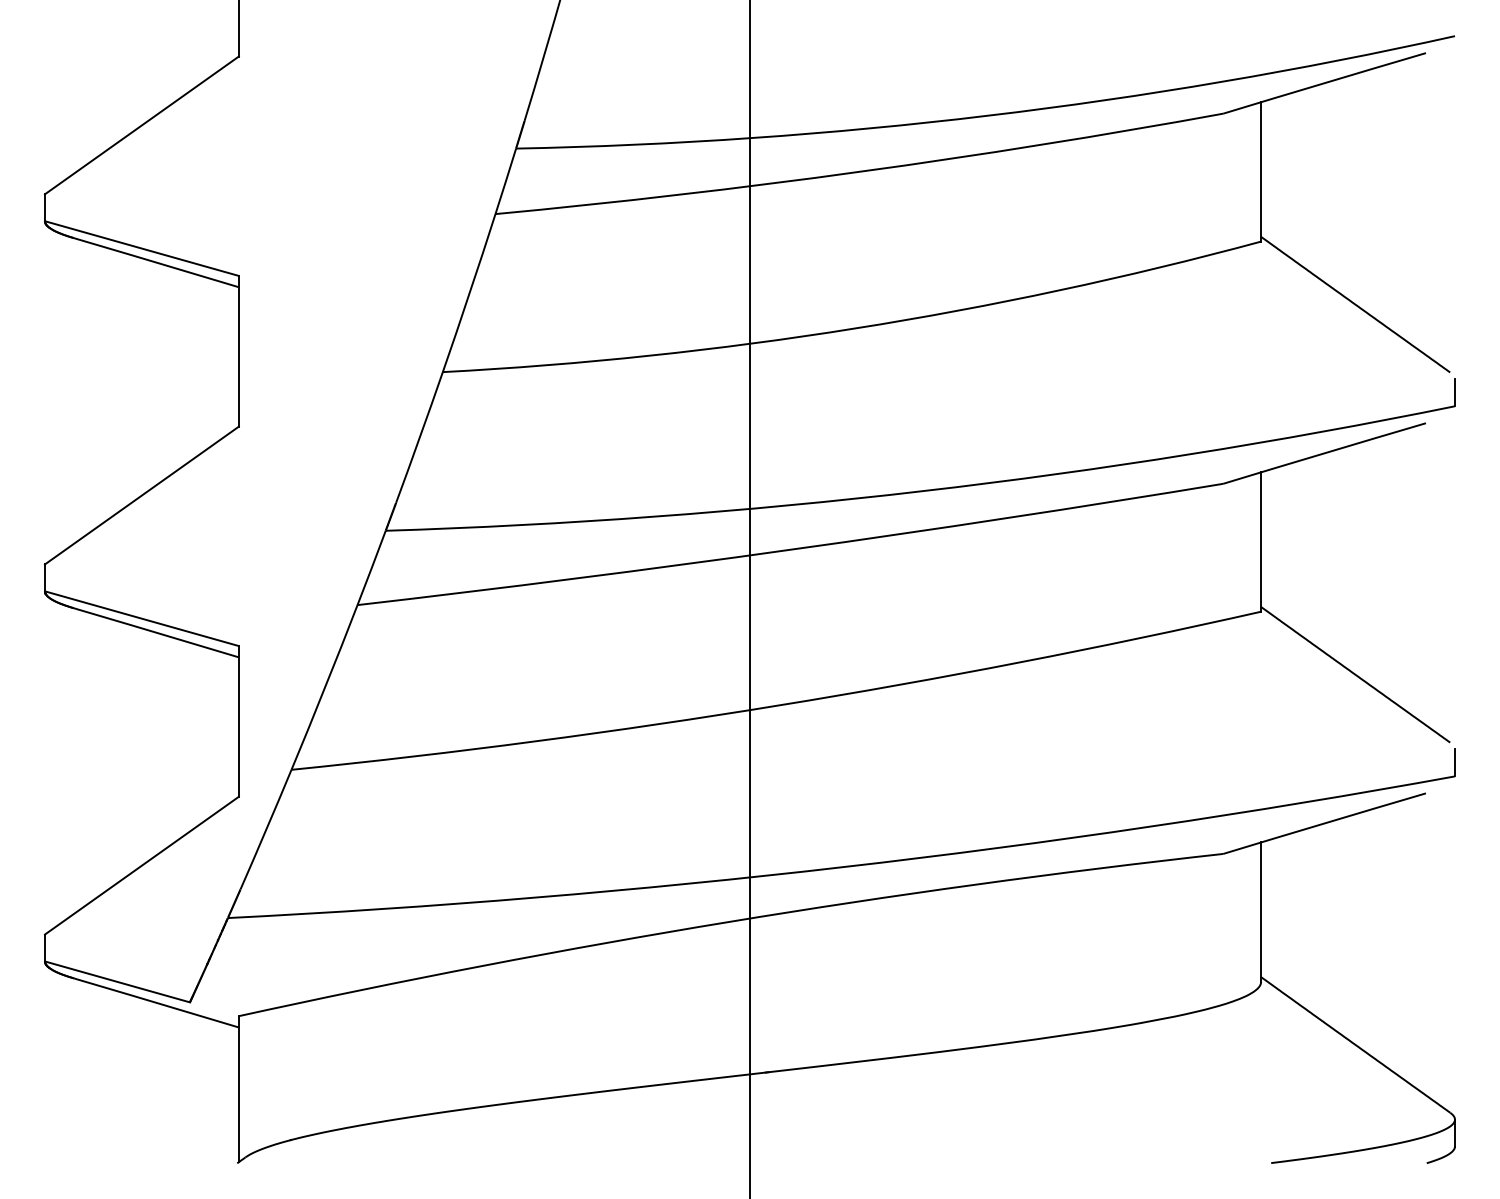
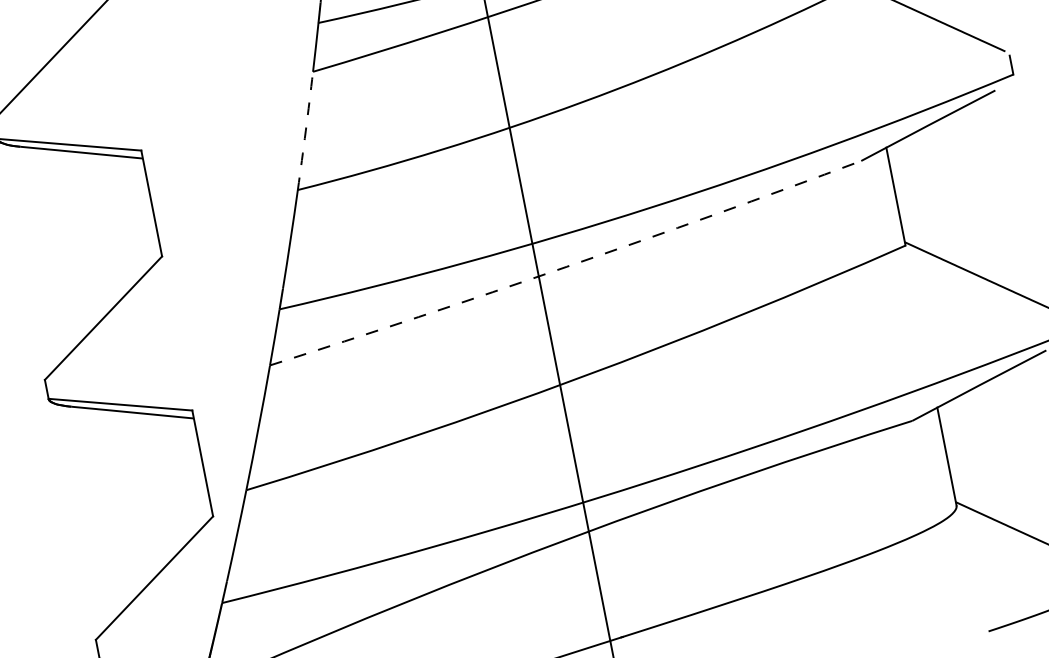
arc: (469, 293) -> (305, 131), solid -> dashed
arc: (791, 549) -> (567, 266), solid -> dashed

